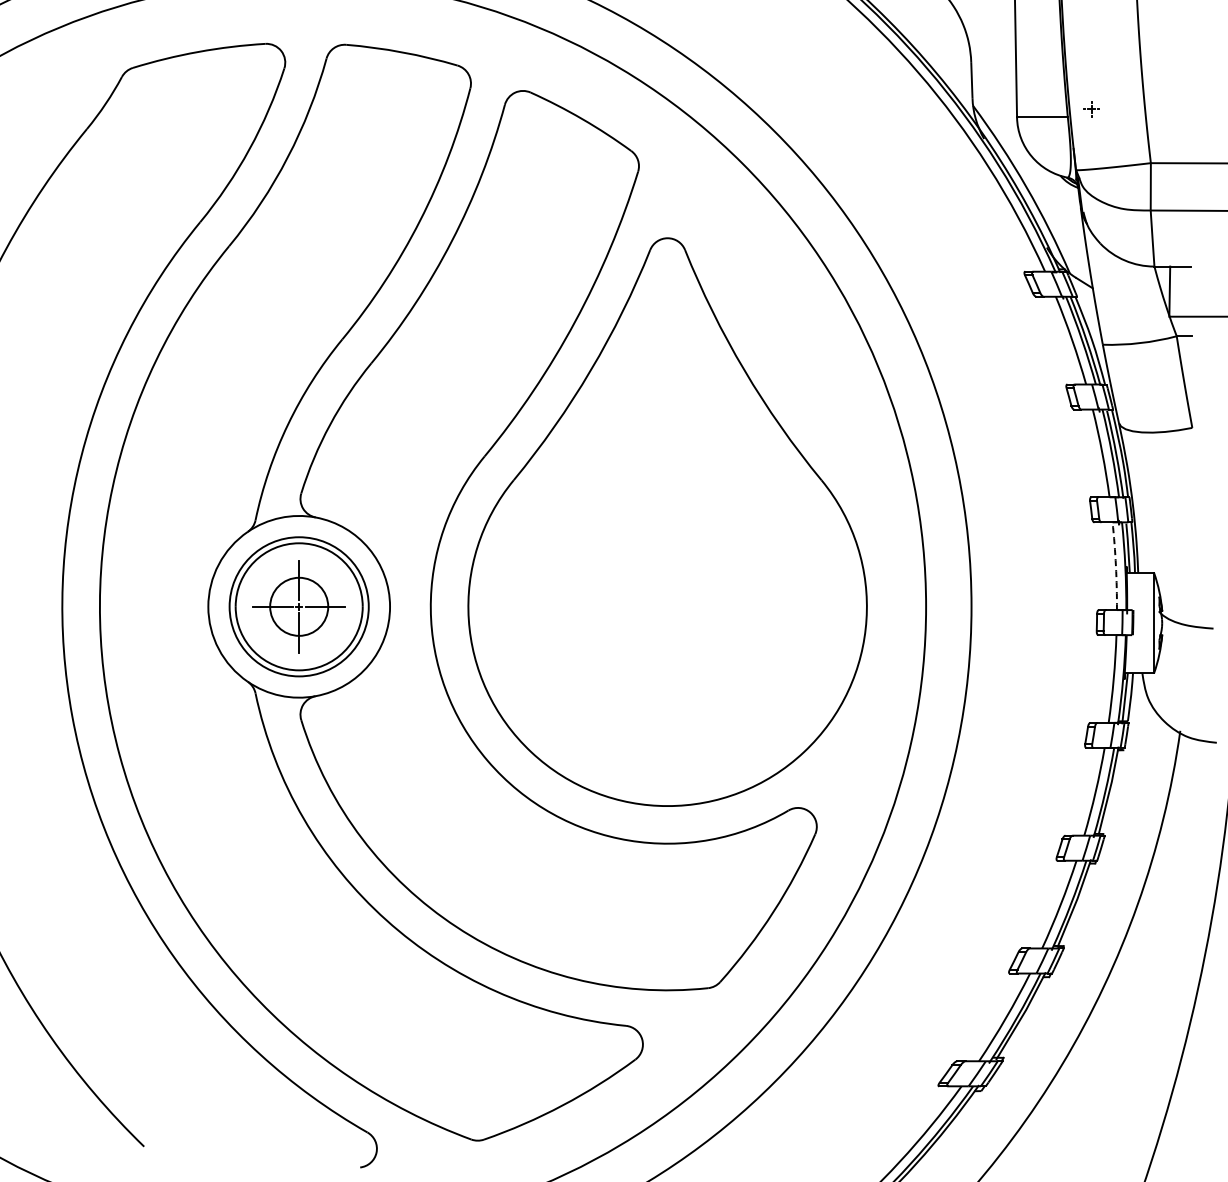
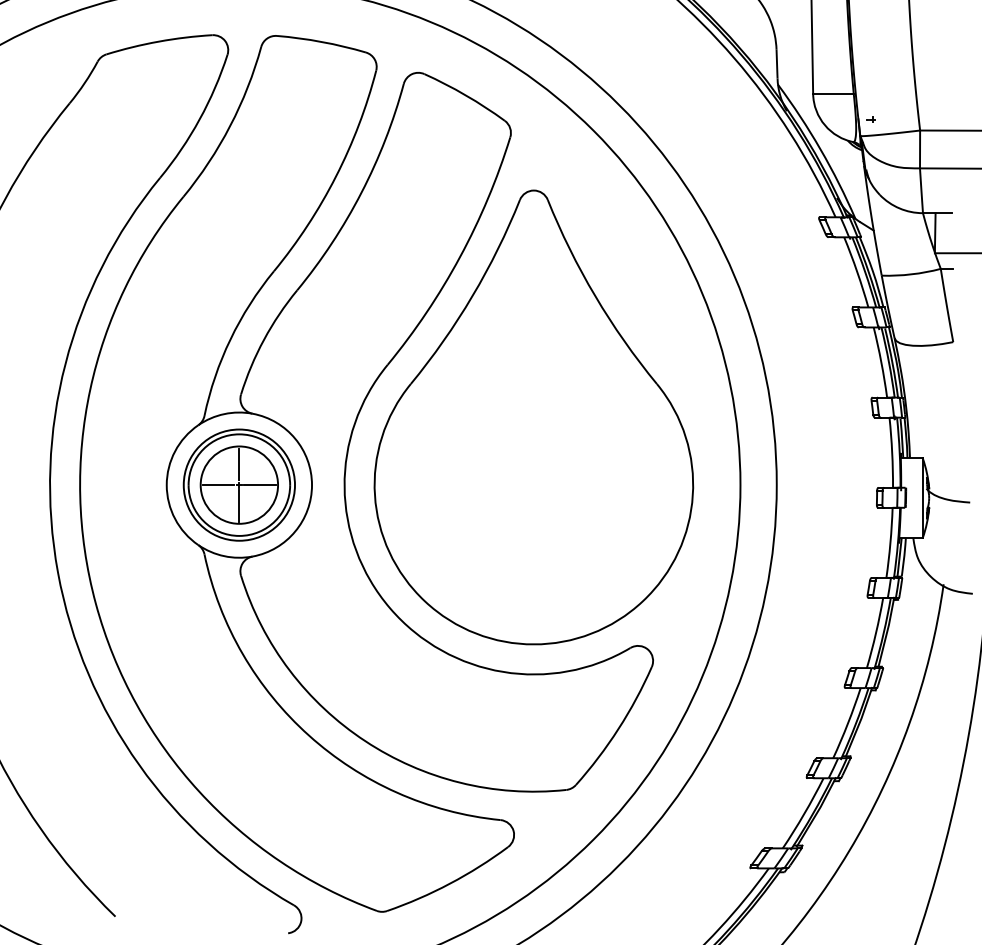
part: (1091, 109) -> (872, 119), moved
arc: (1115, 566) -> (891, 452), dashed -> solid
circle: (298, 606) -> (238, 484), size x1.67

